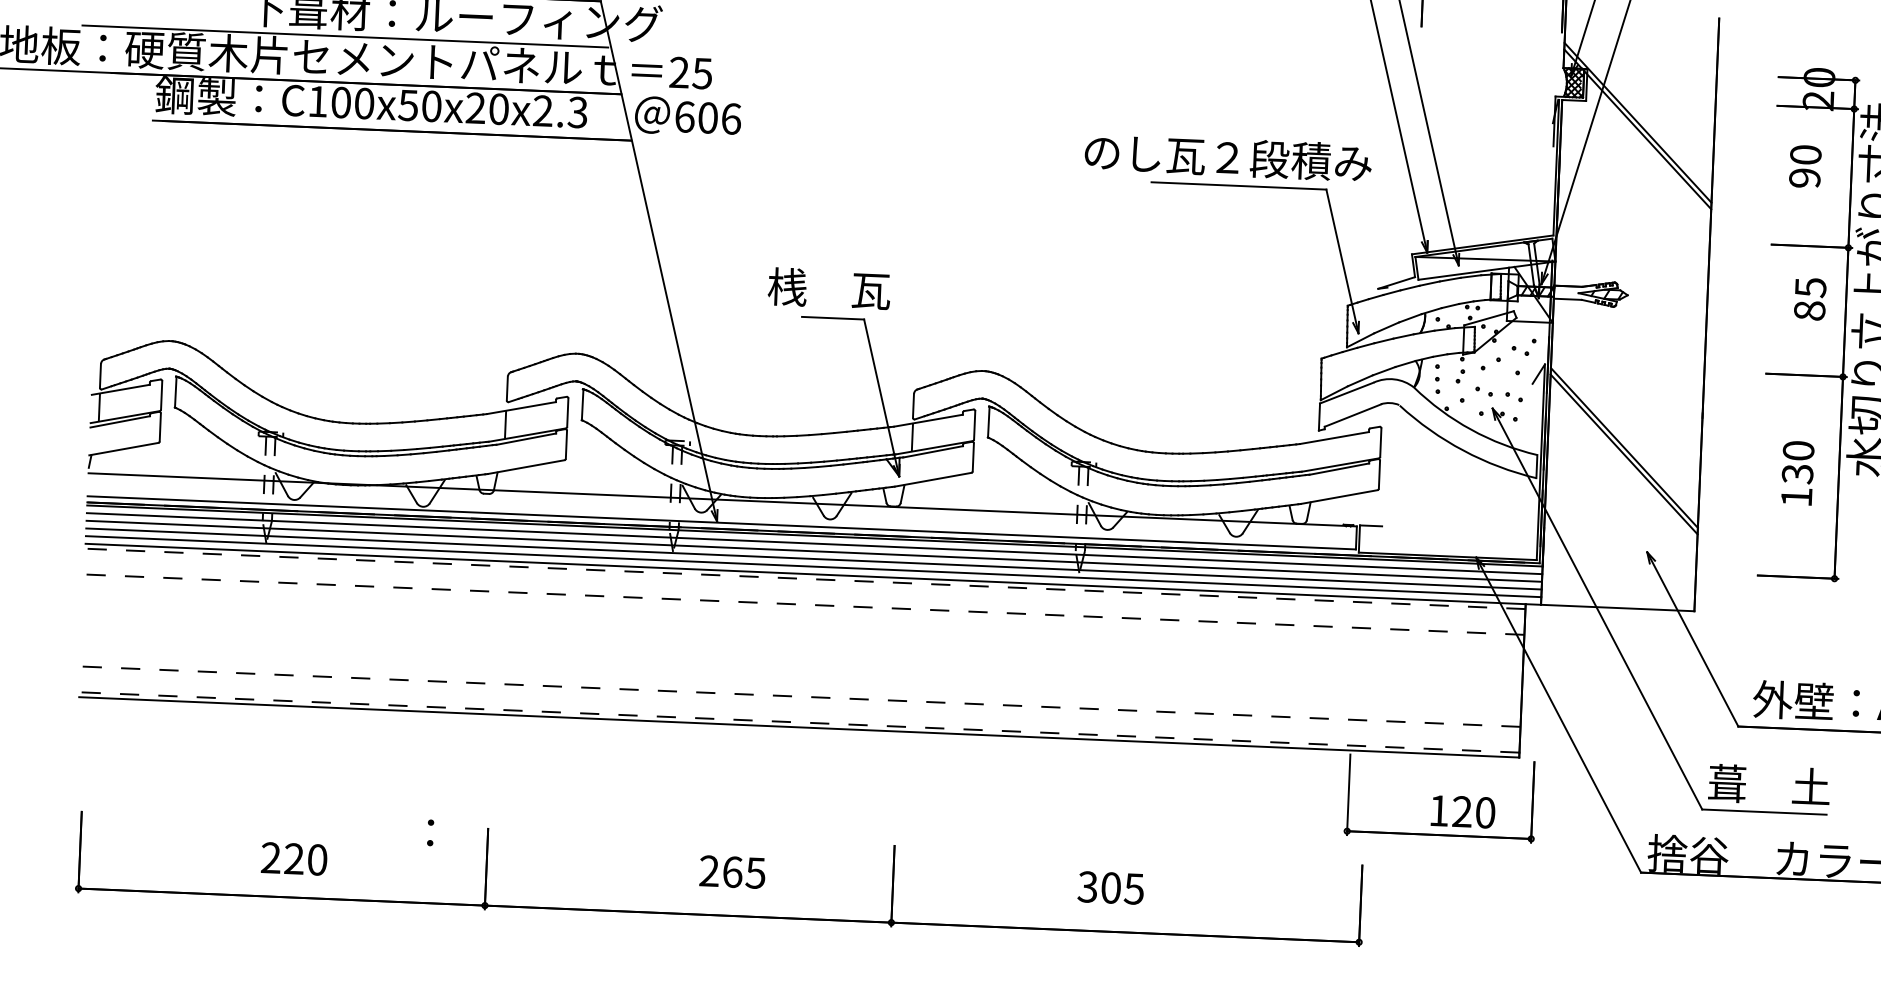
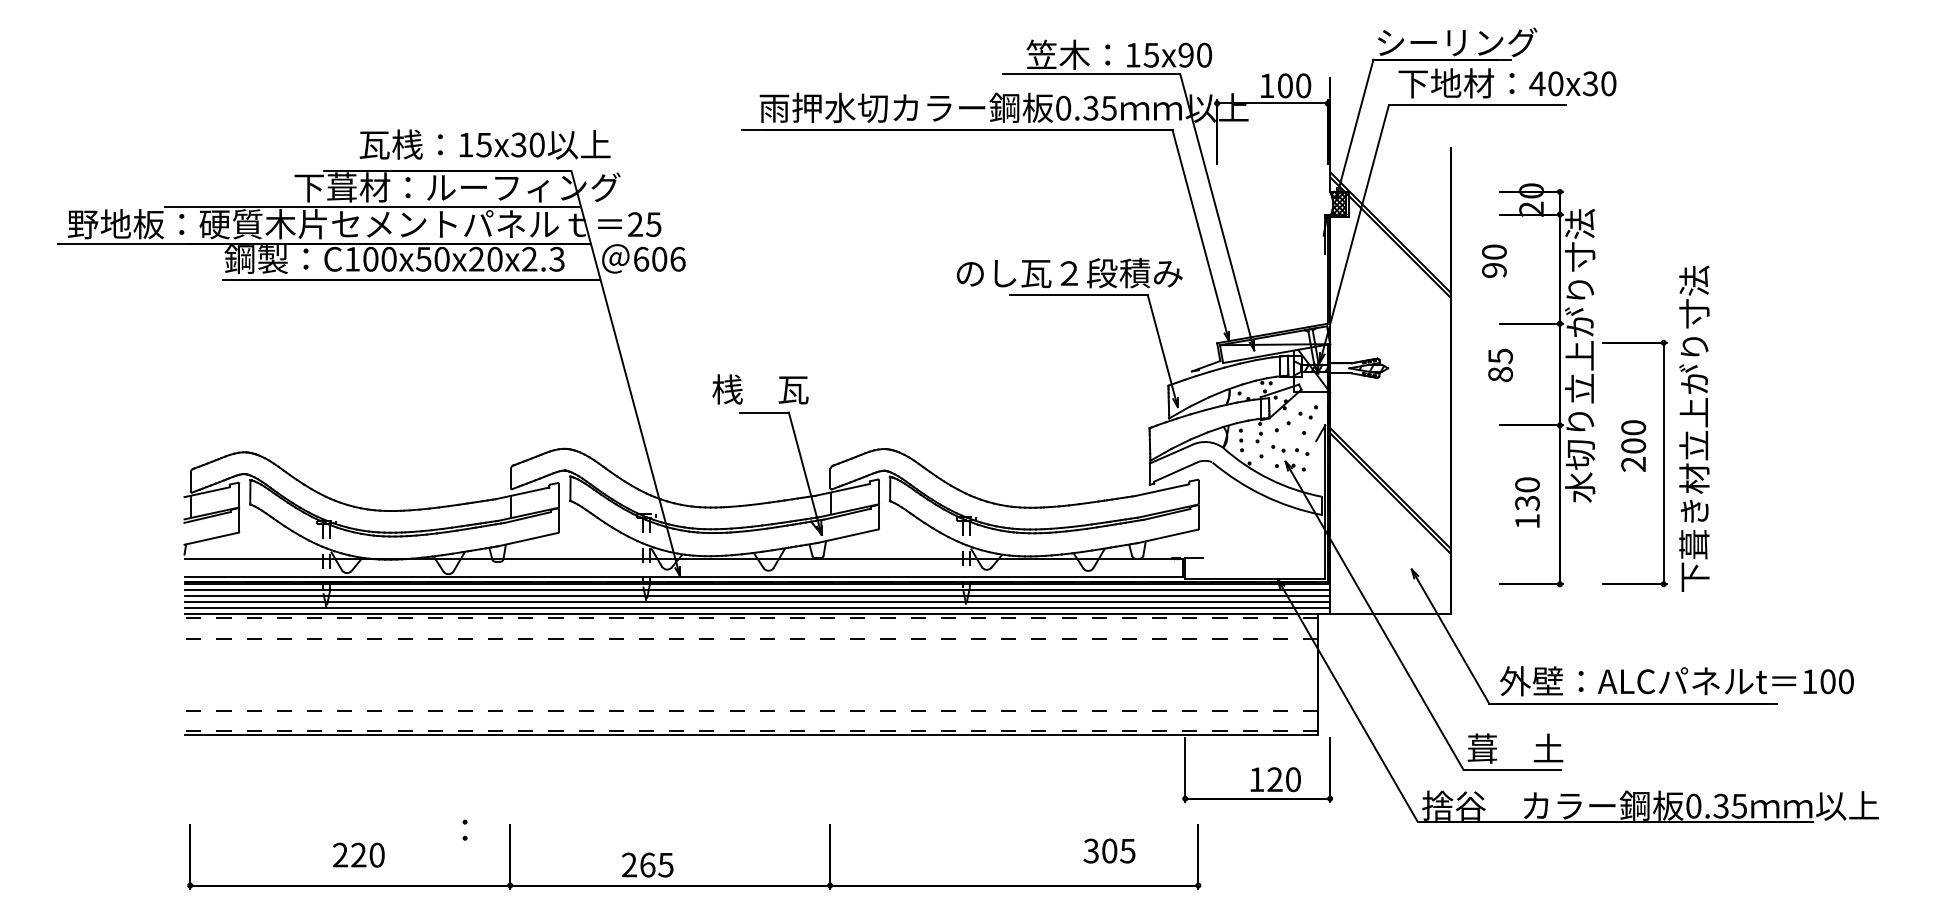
text: (1805, 165) -> (1494, 260), moved
text: (1810, 298) -> (1500, 364), moved
text: (732, 871) -> (647, 864), moved
text: (1110, 887) -> (1109, 850), moved

